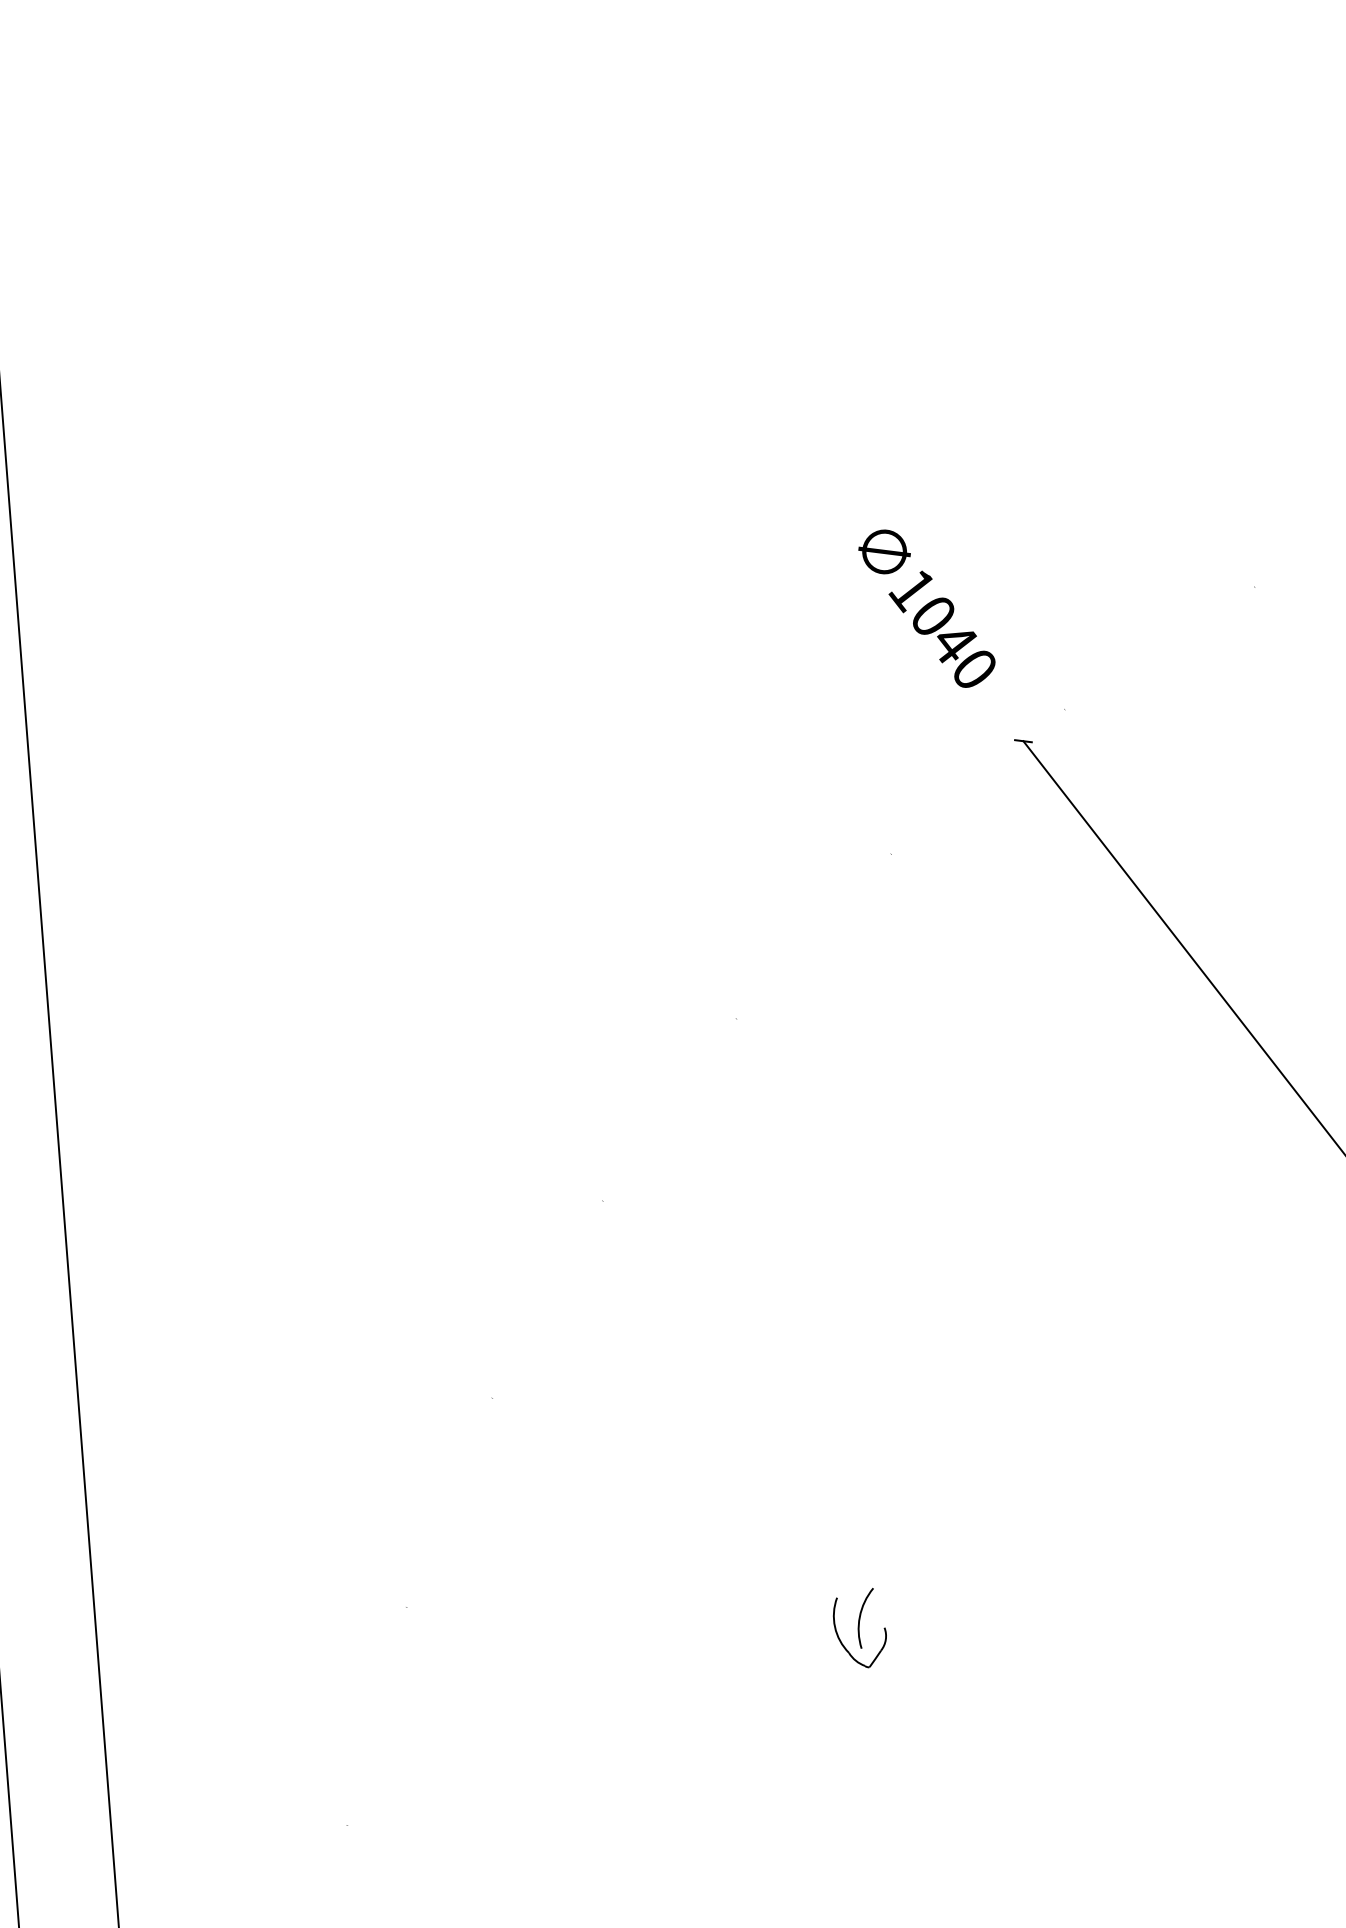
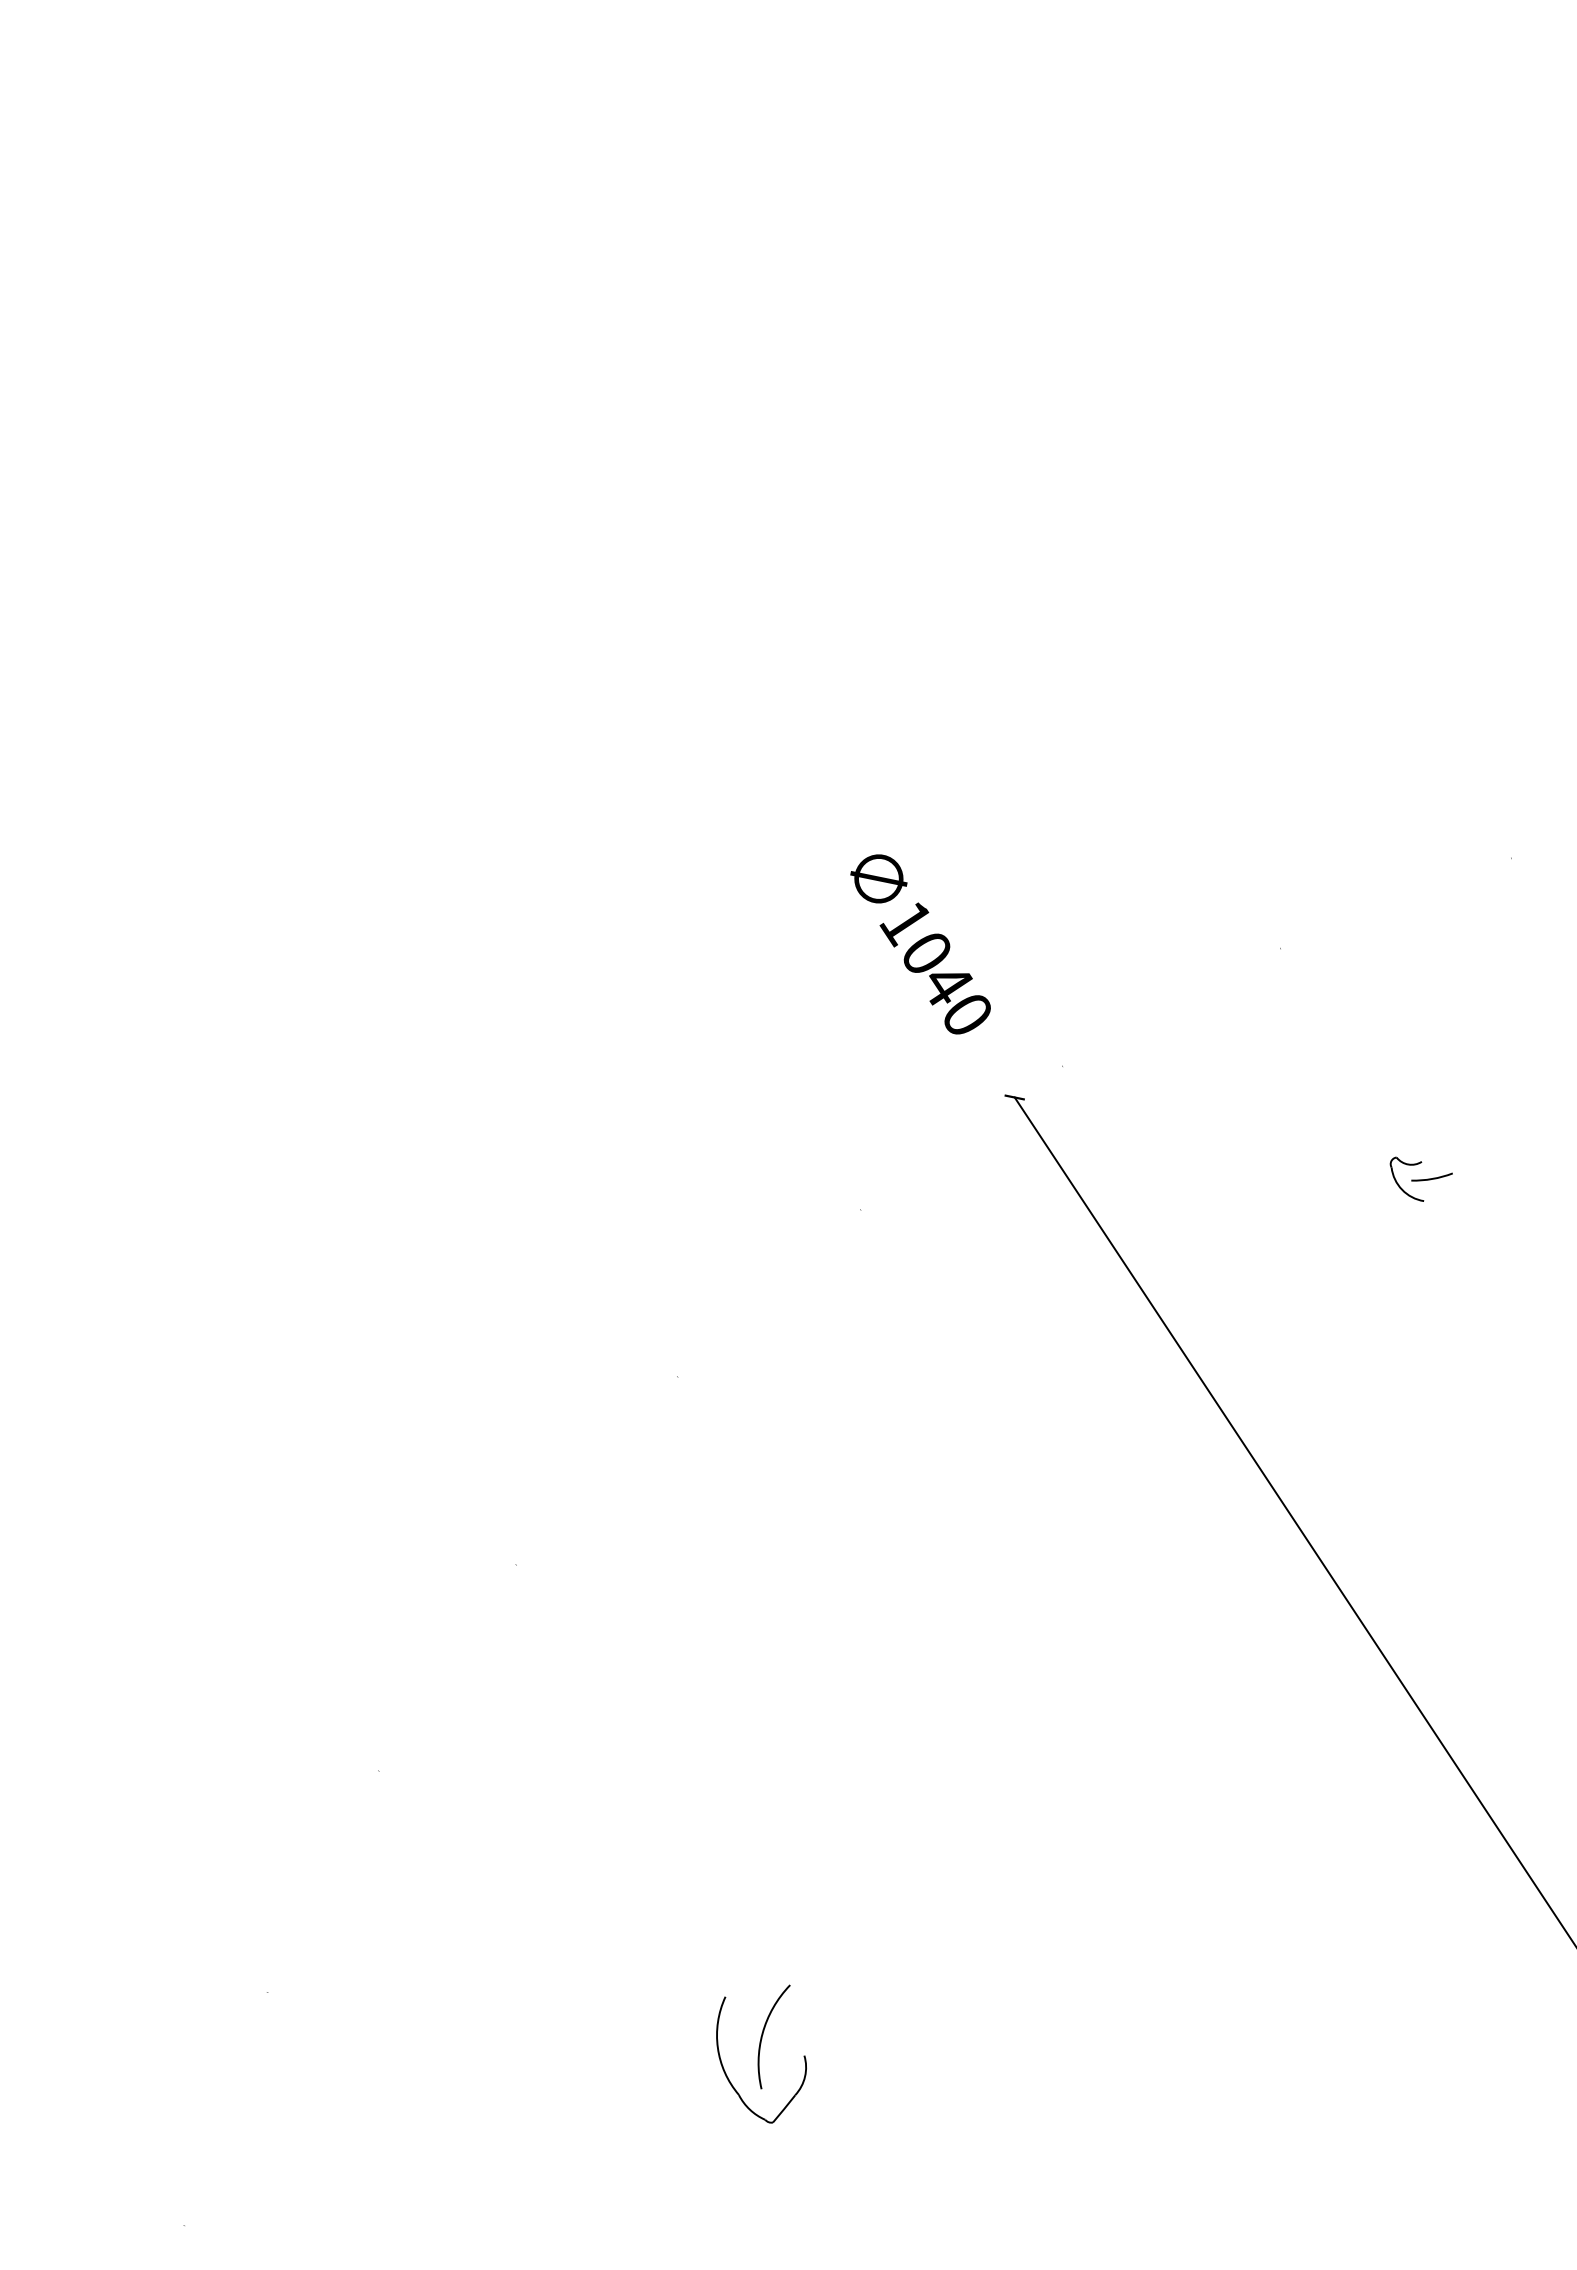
part: (860, 1628) -> (761, 2053), size x1.6

